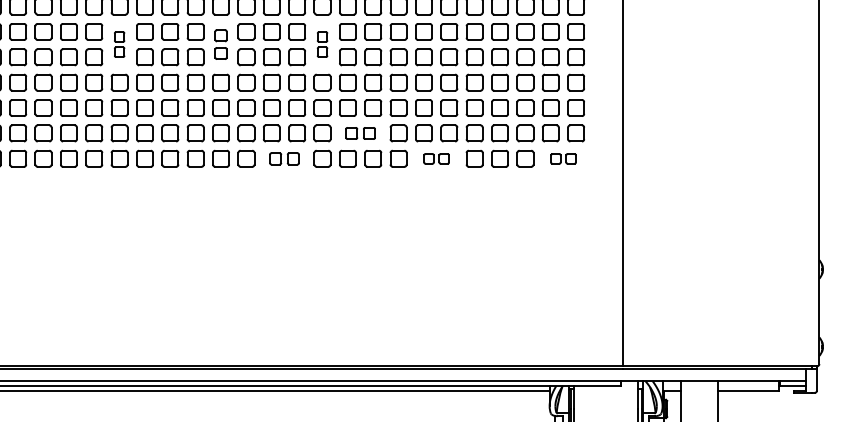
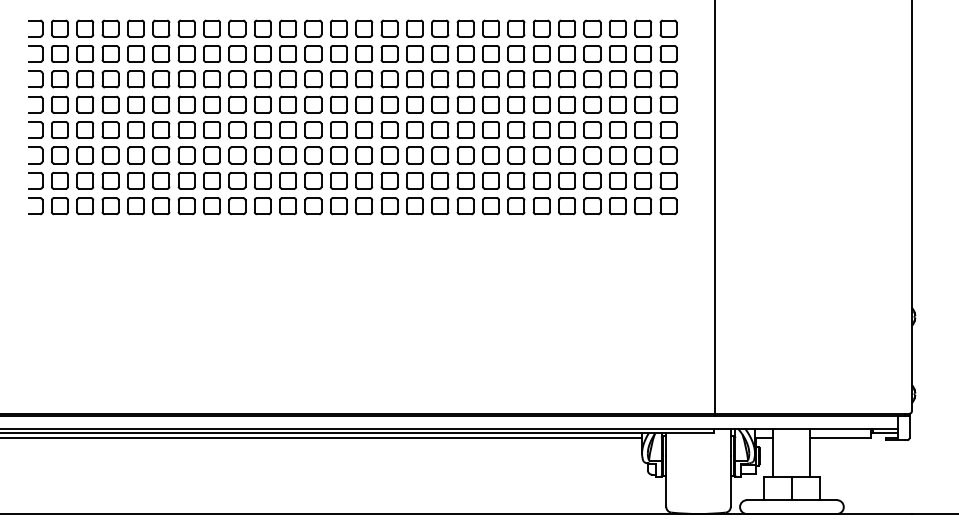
part: (119, 44) -> (211, 91), size x1.67
part: (221, 44) -> (313, 91), size x1.43
part: (322, 44) -> (414, 91), size x1.67
part: (360, 133) -> (452, 180), size x1.43
part: (284, 159) -> (376, 206), size x1.43
part: (436, 159) -> (528, 206), size x1.67
part: (563, 159) -> (655, 206), size x1.67

